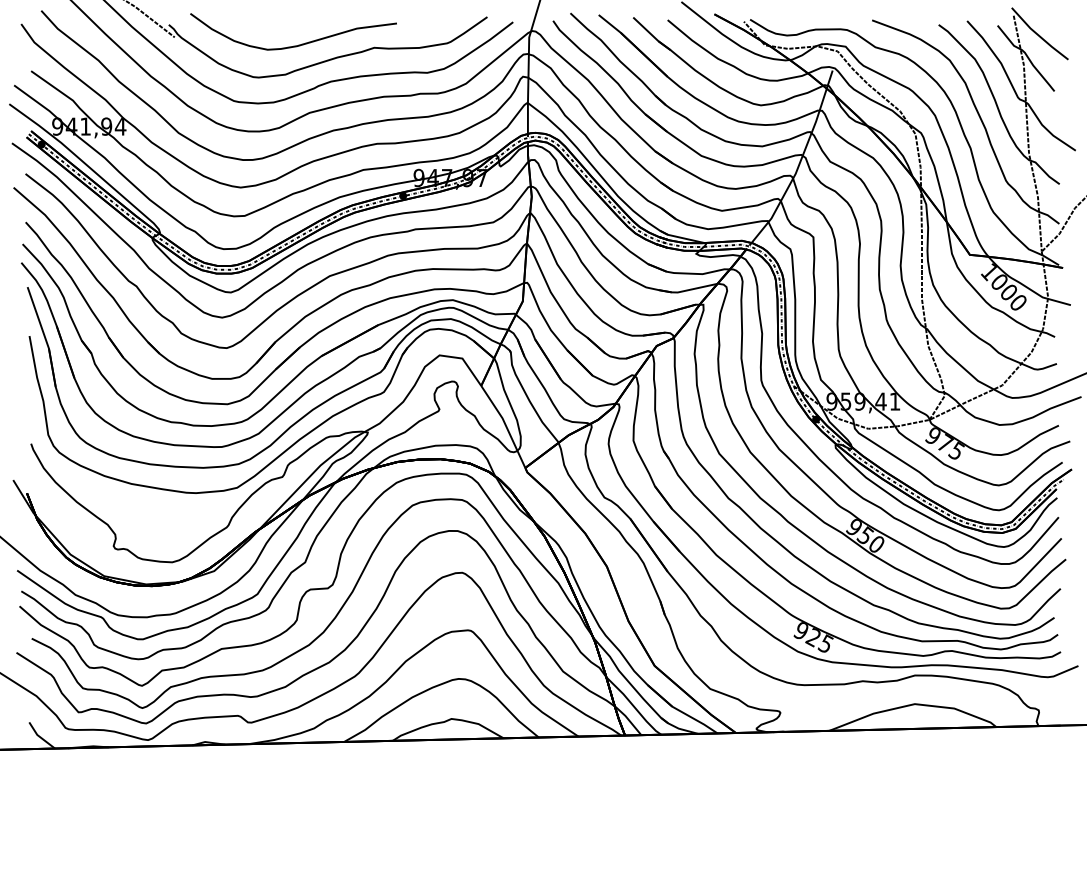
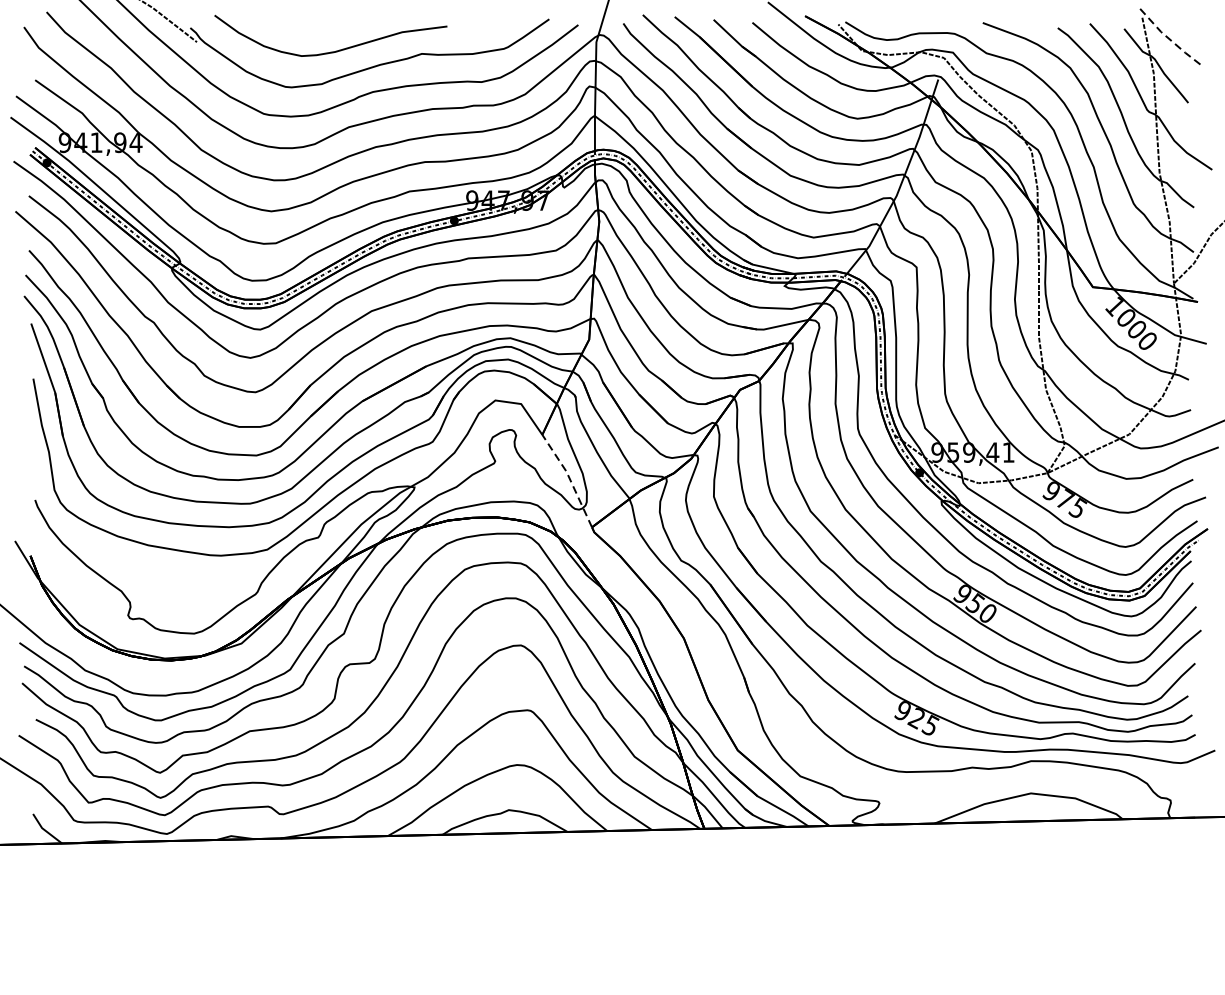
line: (1038, 35) -> (1170, 40), solid -> dashed
line: (505, 424) -> (569, 478), solid -> dashed

